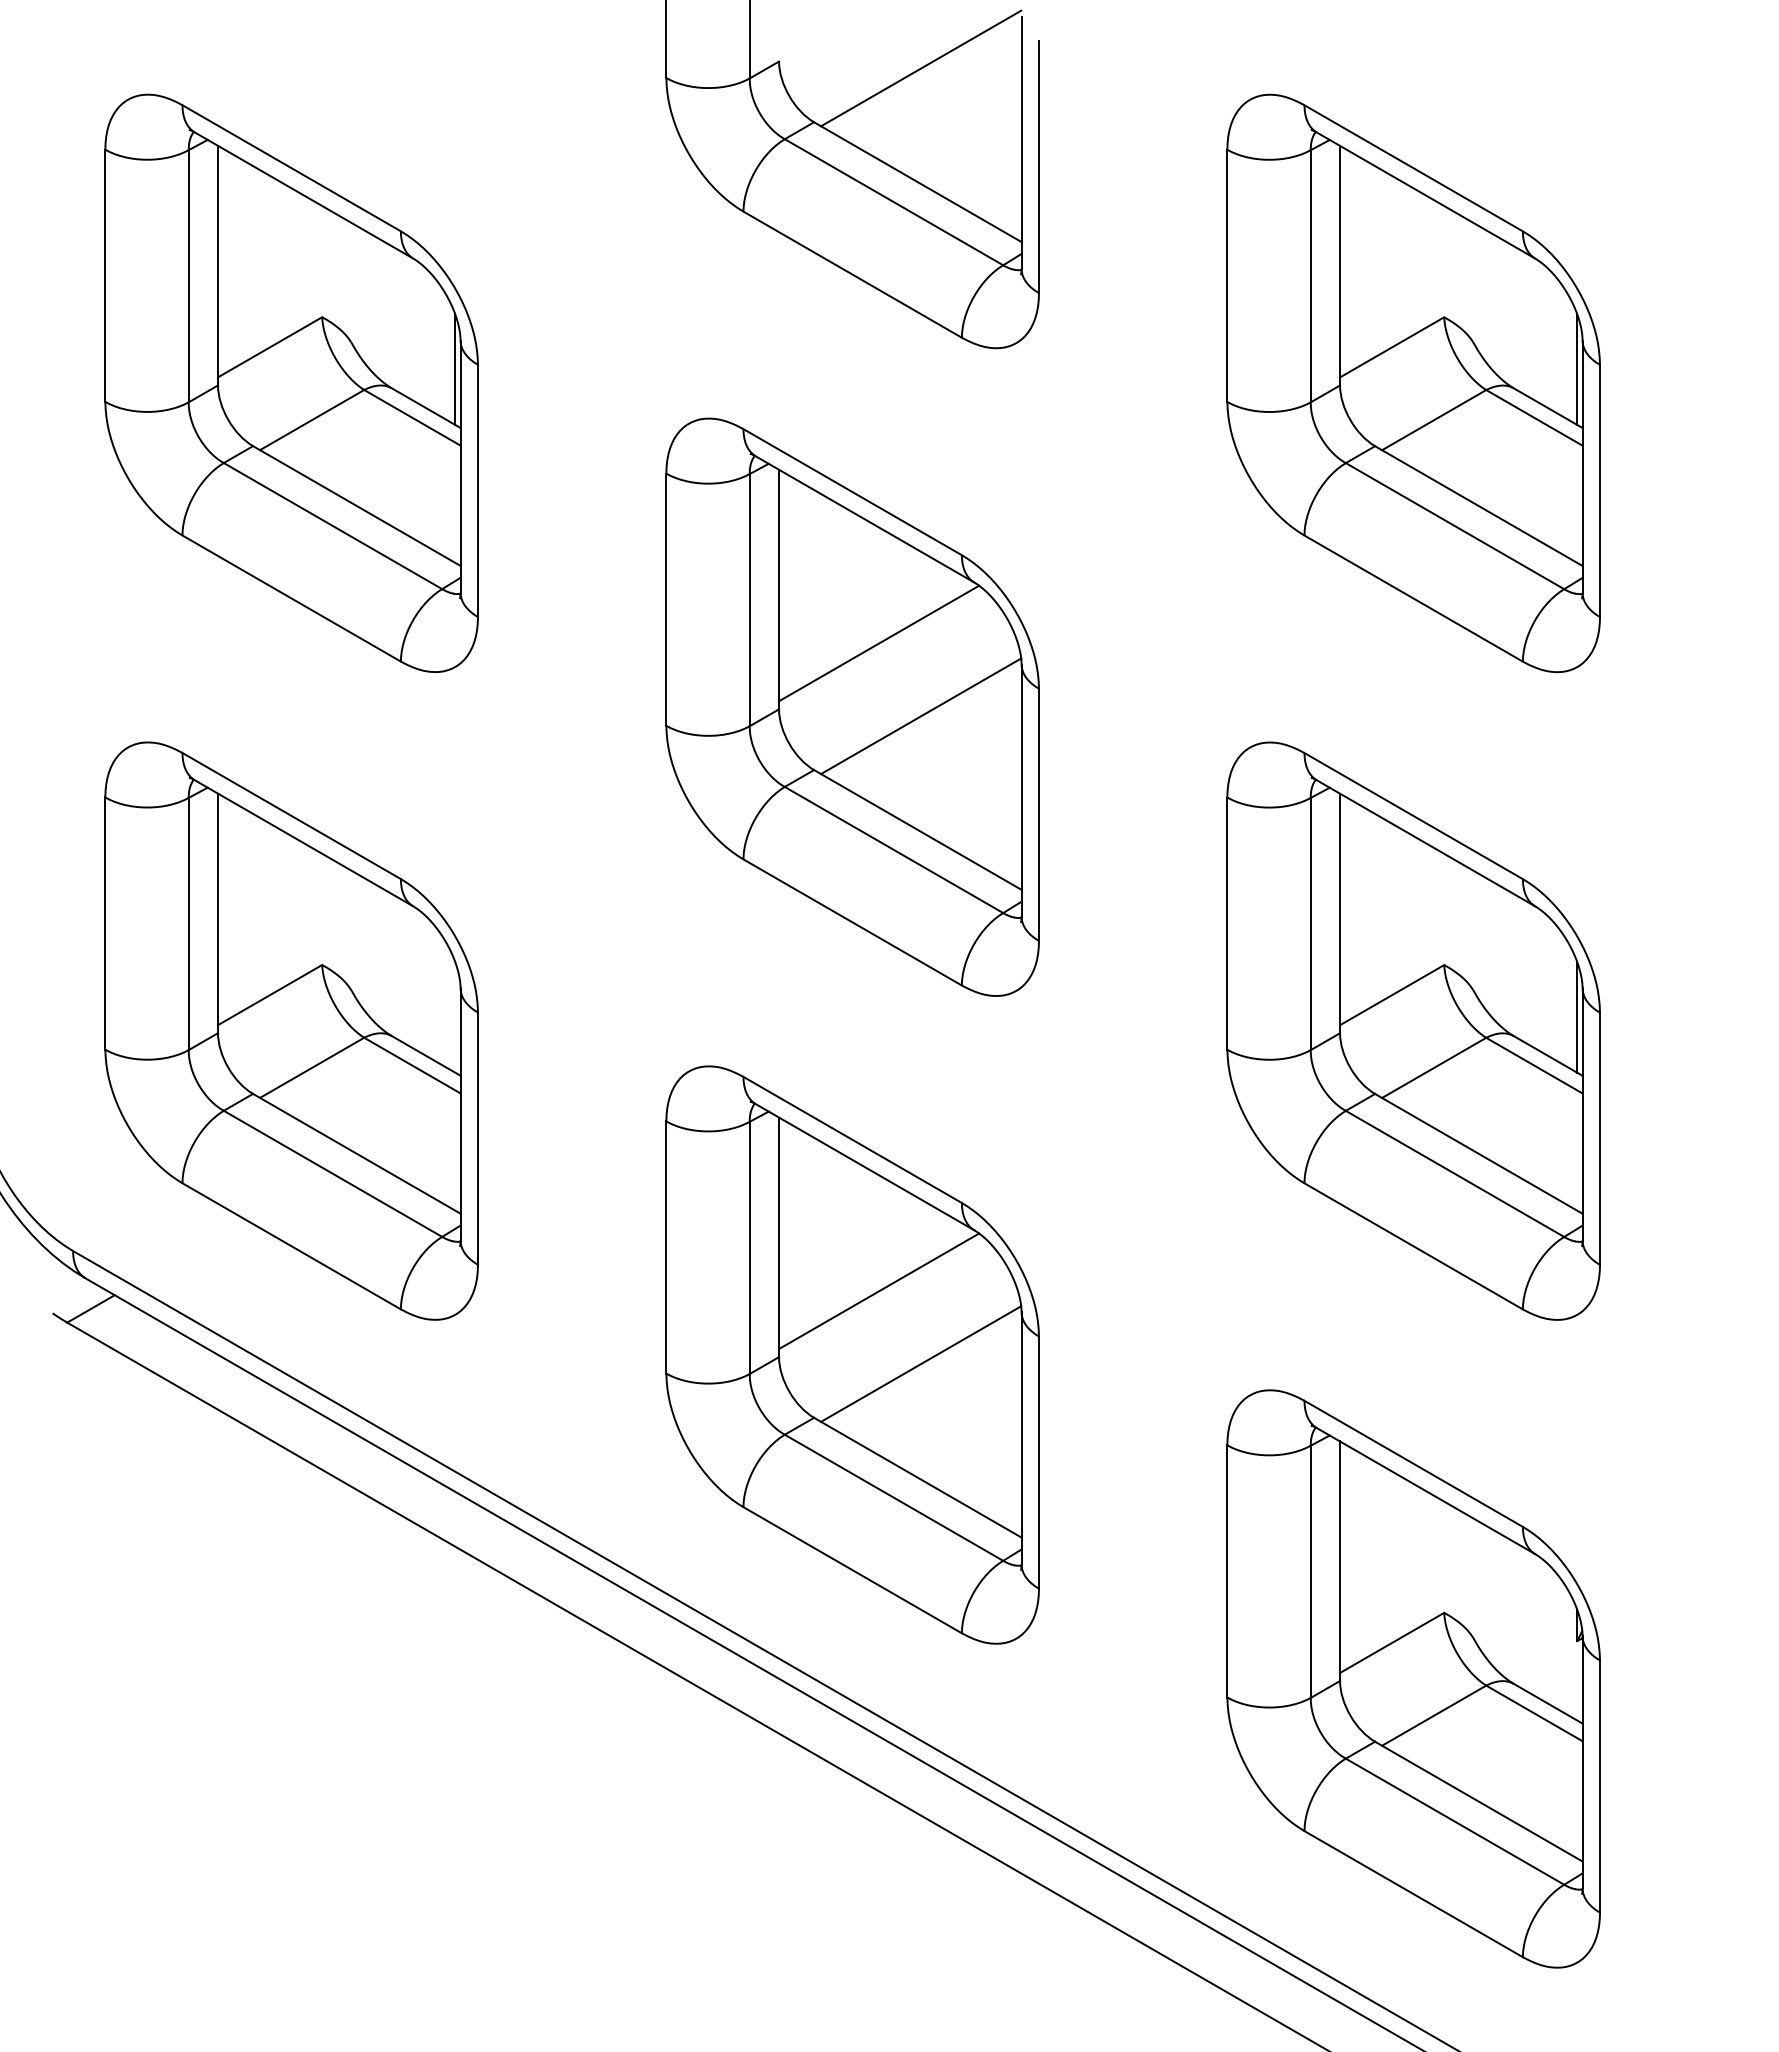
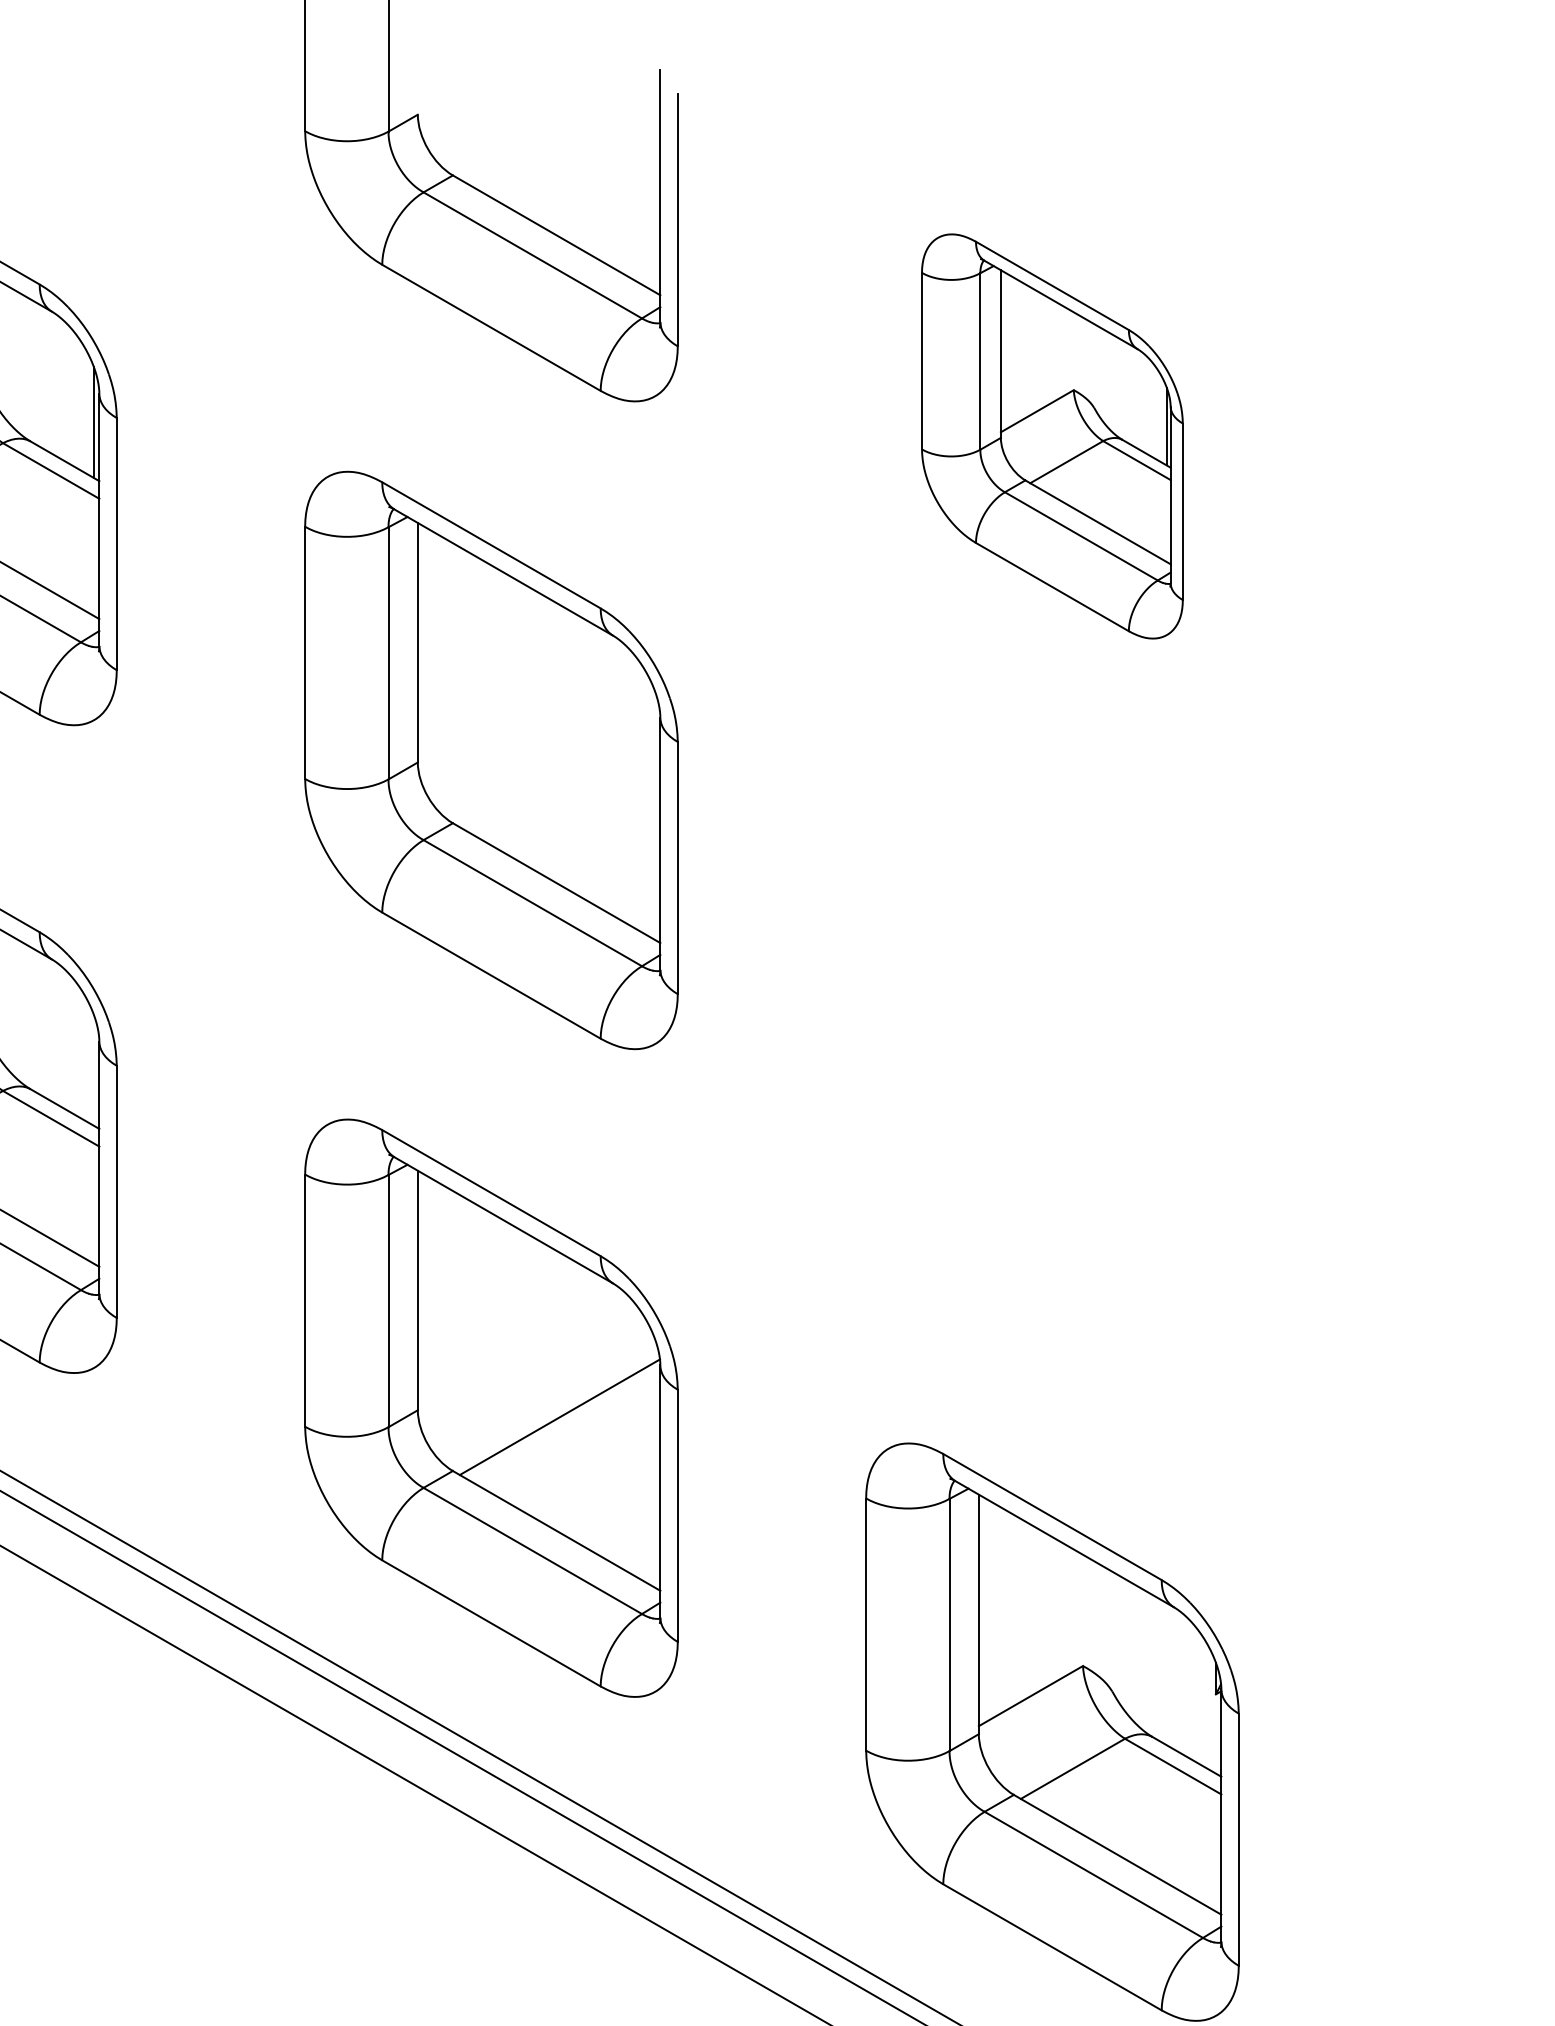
line: (921, 68) -> (560, 121), removed
part: (1413, 382) -> (1052, 435), size x0.7
line: (879, 643) -> (518, 696), removed
line: (921, 716) -> (560, 769), removed
part: (1413, 1030) -> (1052, 1083), removed
line: (879, 1291) -> (518, 1344), removed

